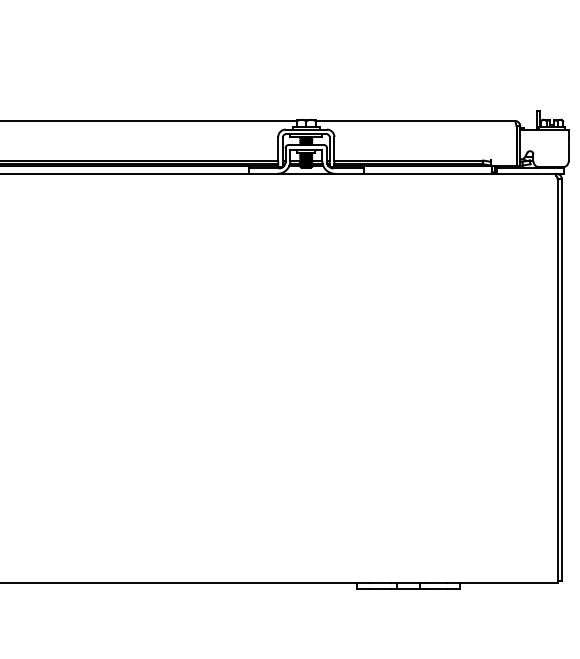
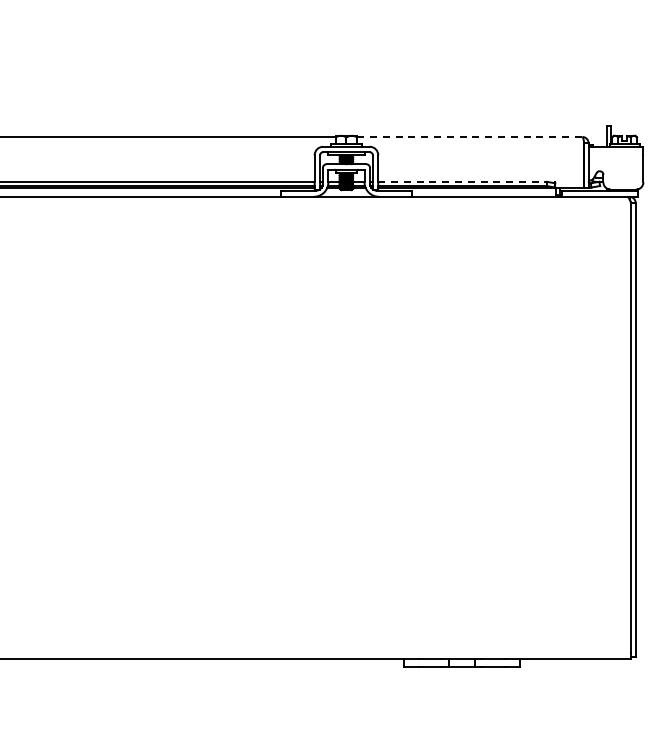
line: (415, 121) -> (469, 137), solid -> dashed
line: (408, 160) -> (462, 181), solid -> dashed

